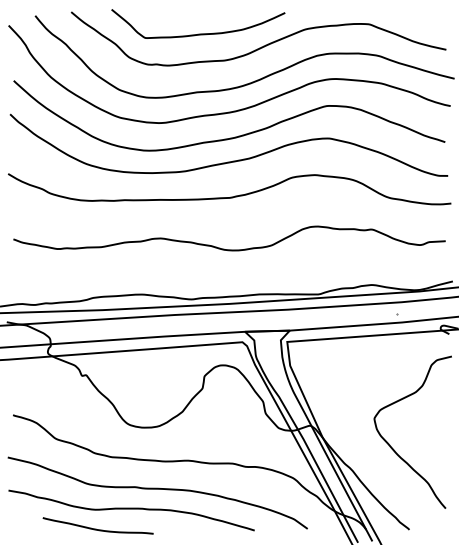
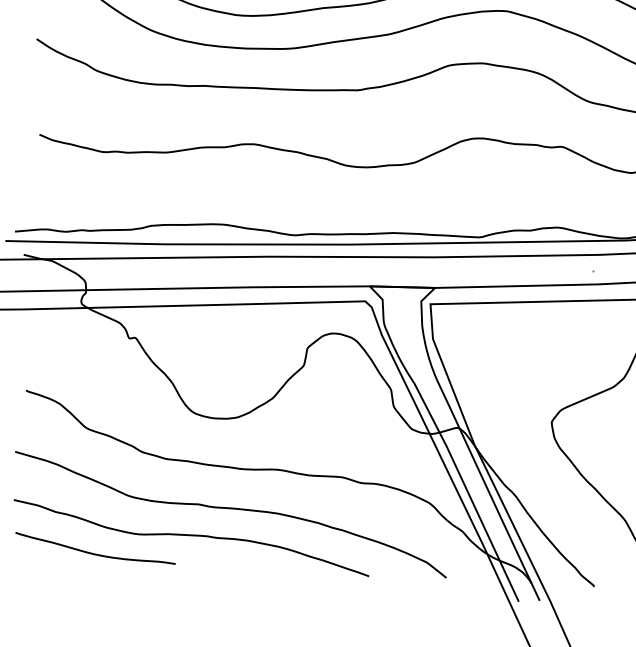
curve: (96, 528) -> (92, 552), moved

